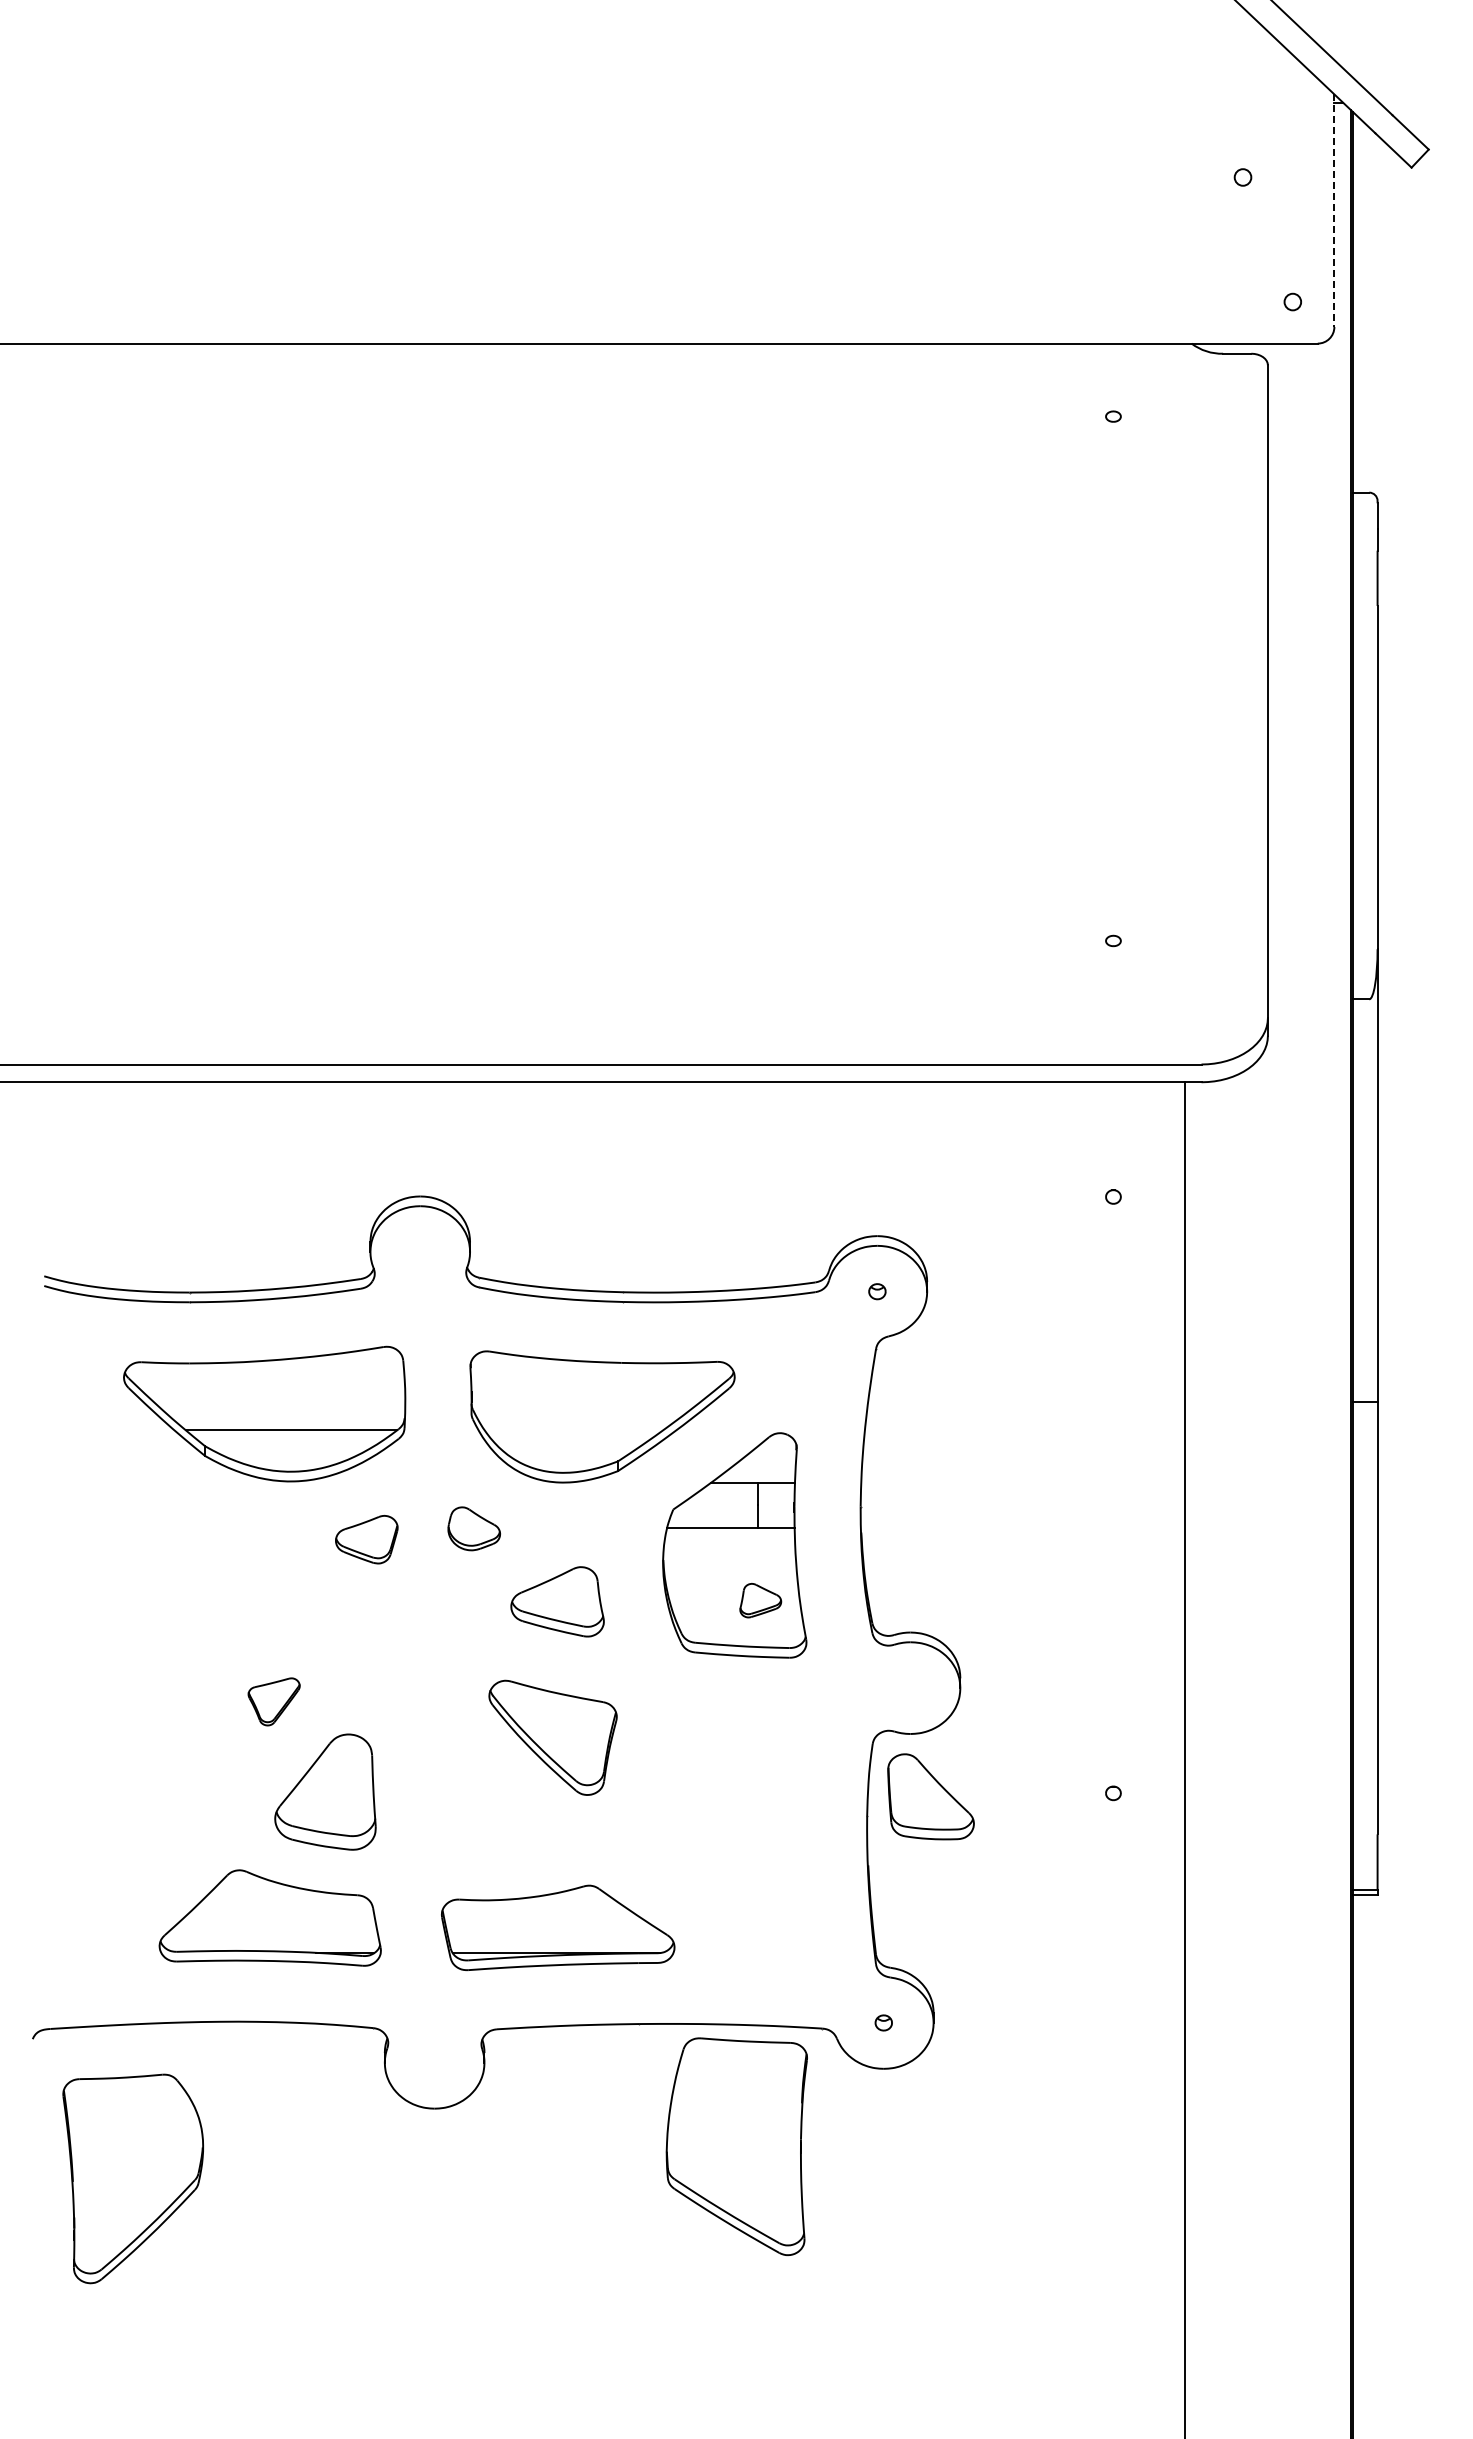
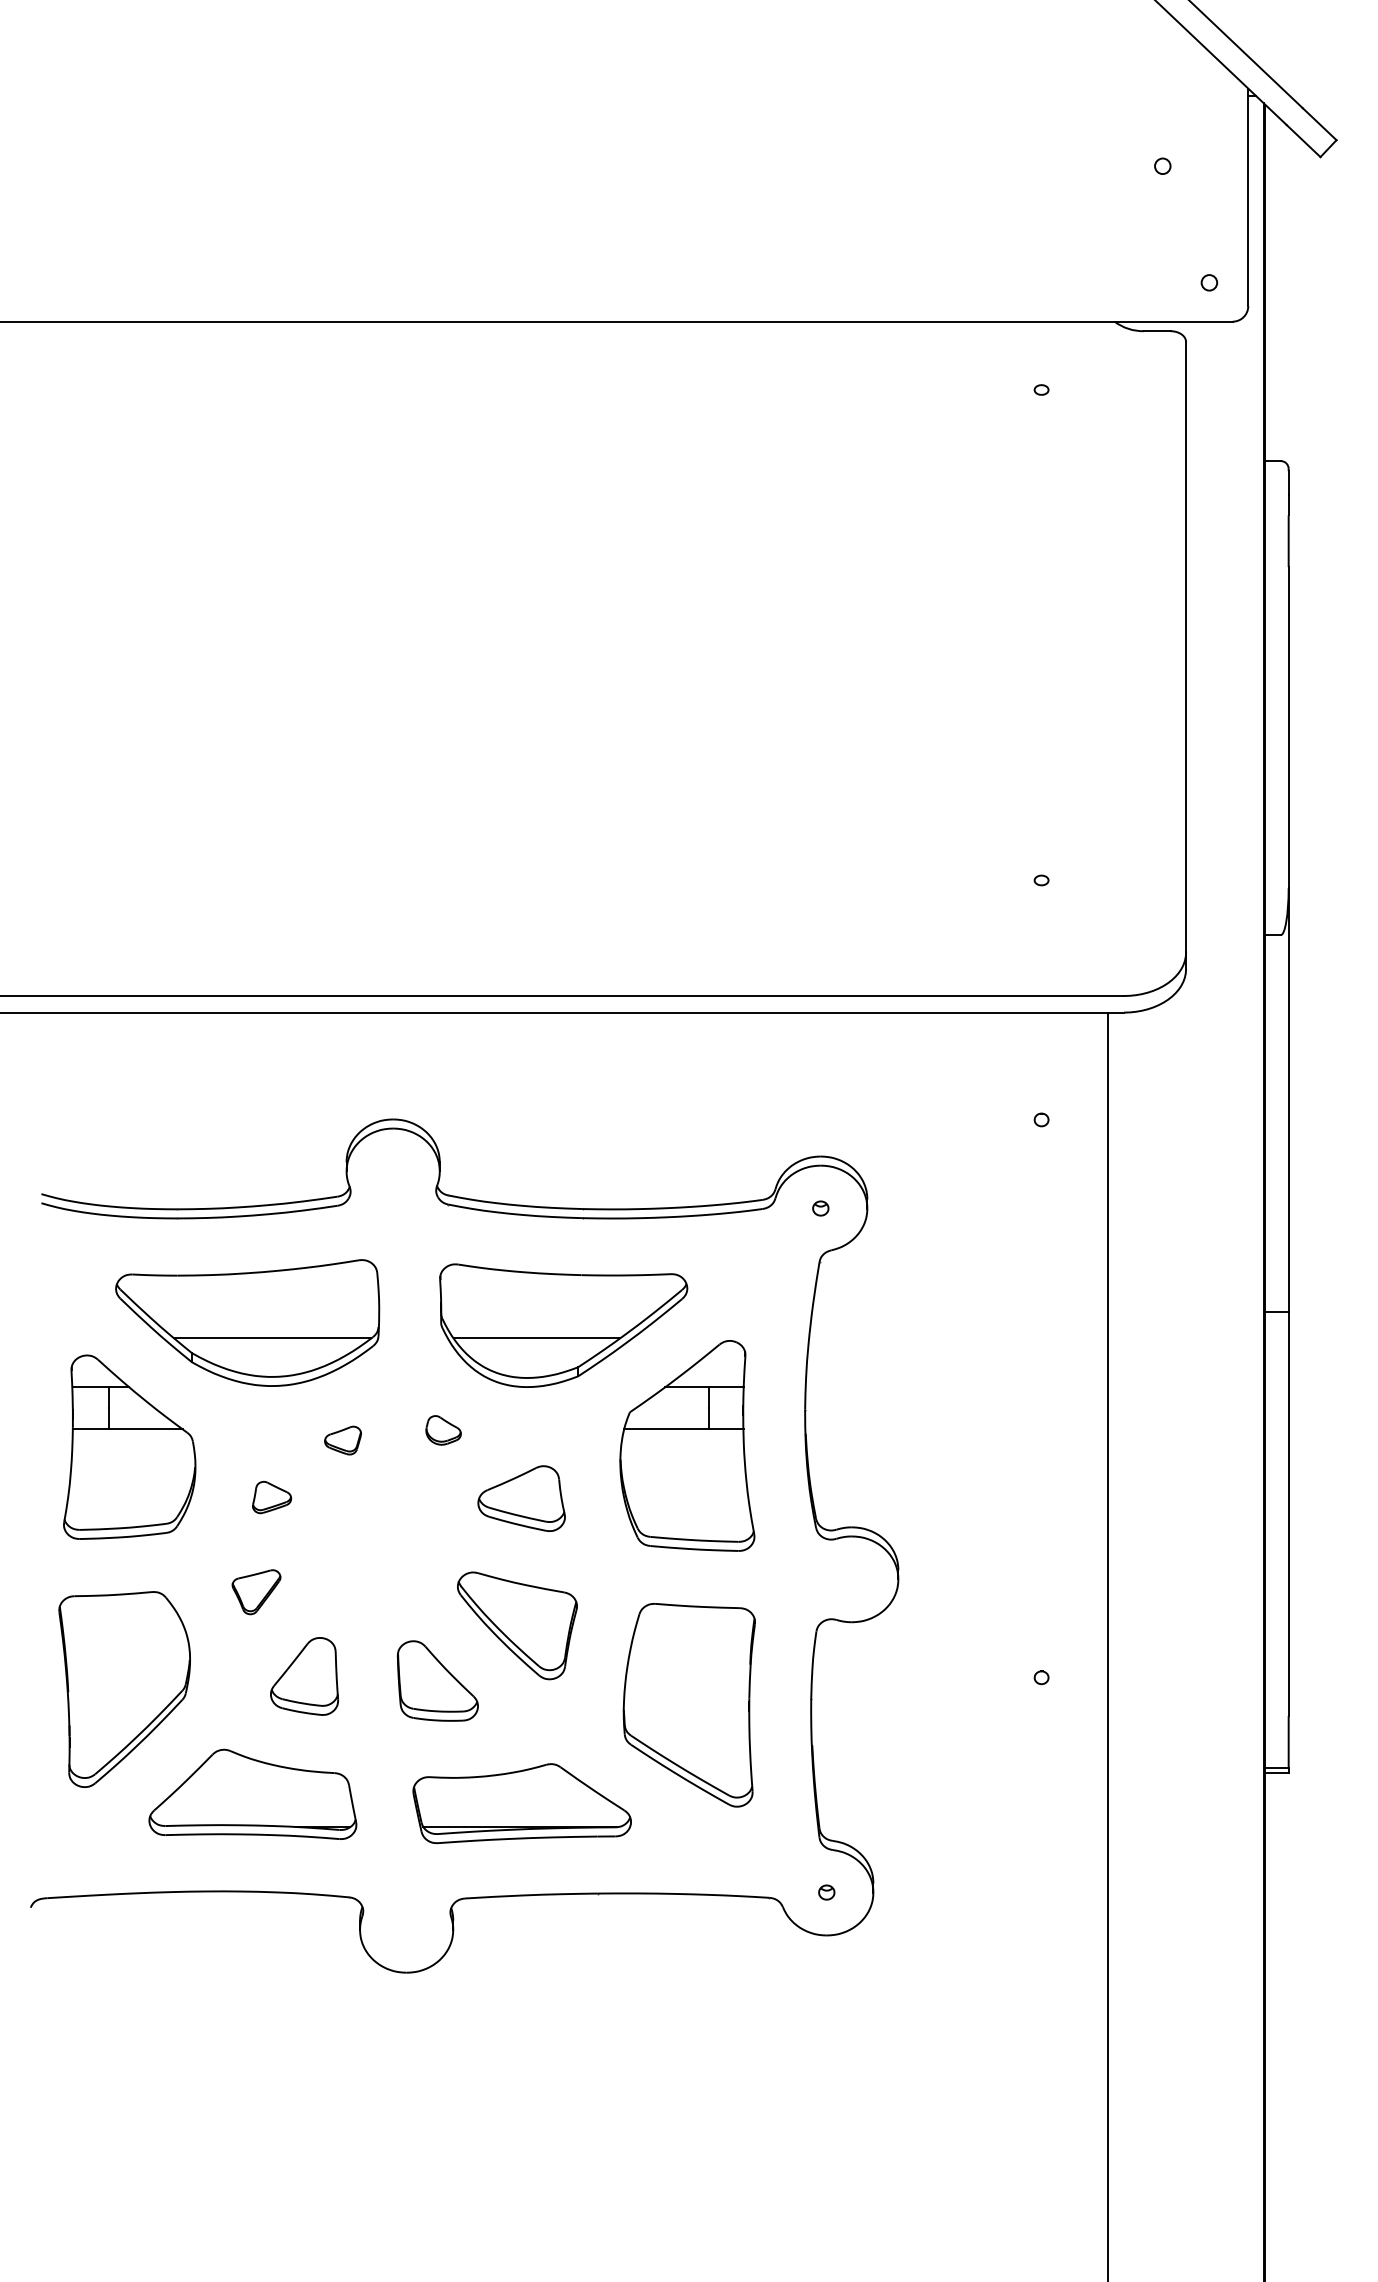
line: (1334, 211) -> (1248, 198), dashed -> solid
line: (573, 1430) -> (536, 1338), added
part: (473, 1528) -> (442, 1430), size x0.71
part: (366, 1539) -> (342, 1440), size x0.62
part: (138, 1546) -> (129, 1446), added
part: (760, 1600) -> (271, 1497), moved
part: (325, 1791) -> (304, 1676), size x0.71
part: (930, 1796) -> (437, 1680), moved
part: (736, 2146) -> (689, 1705), moved
part: (132, 2178) -> (124, 1689), moved

